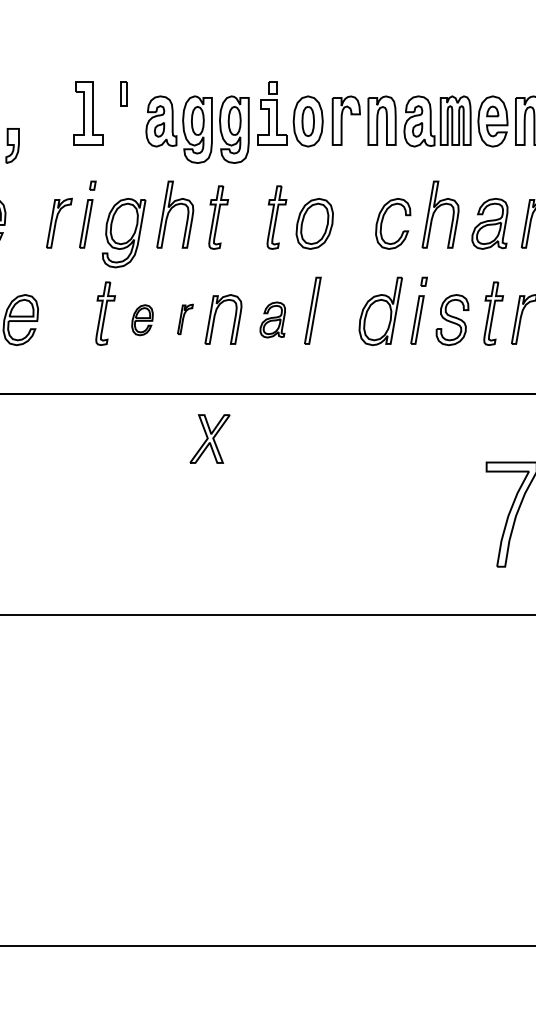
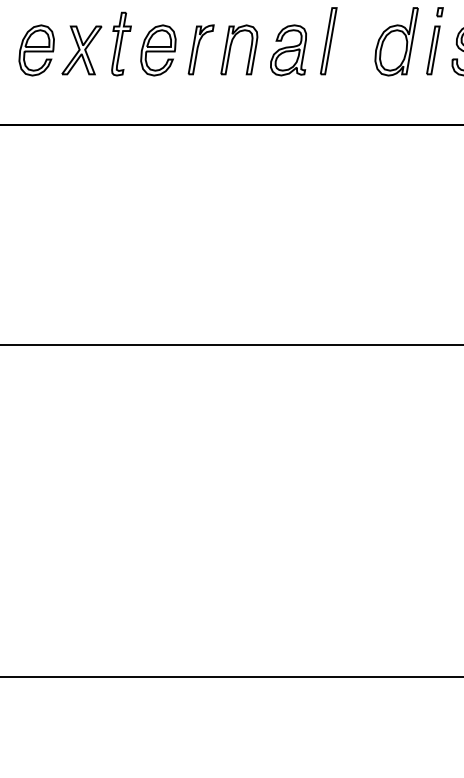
part: (185, 319) -> (201, 49), size x1.67
part: (272, 319) -> (288, 49), size x1.43
part: (142, 320) -> (158, 50), size x1.67
part: (209, 438) -> (81, 49), moved

